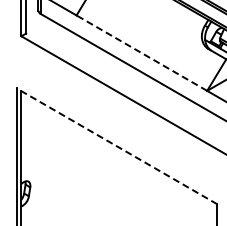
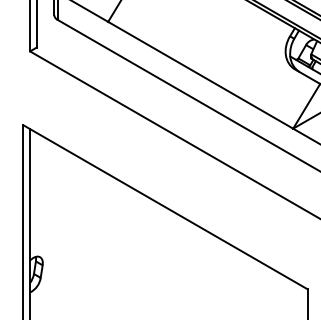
line: (141, 52) -> (200, 74), dashed -> solid
line: (117, 146) -> (166, 207), dashed -> solid

